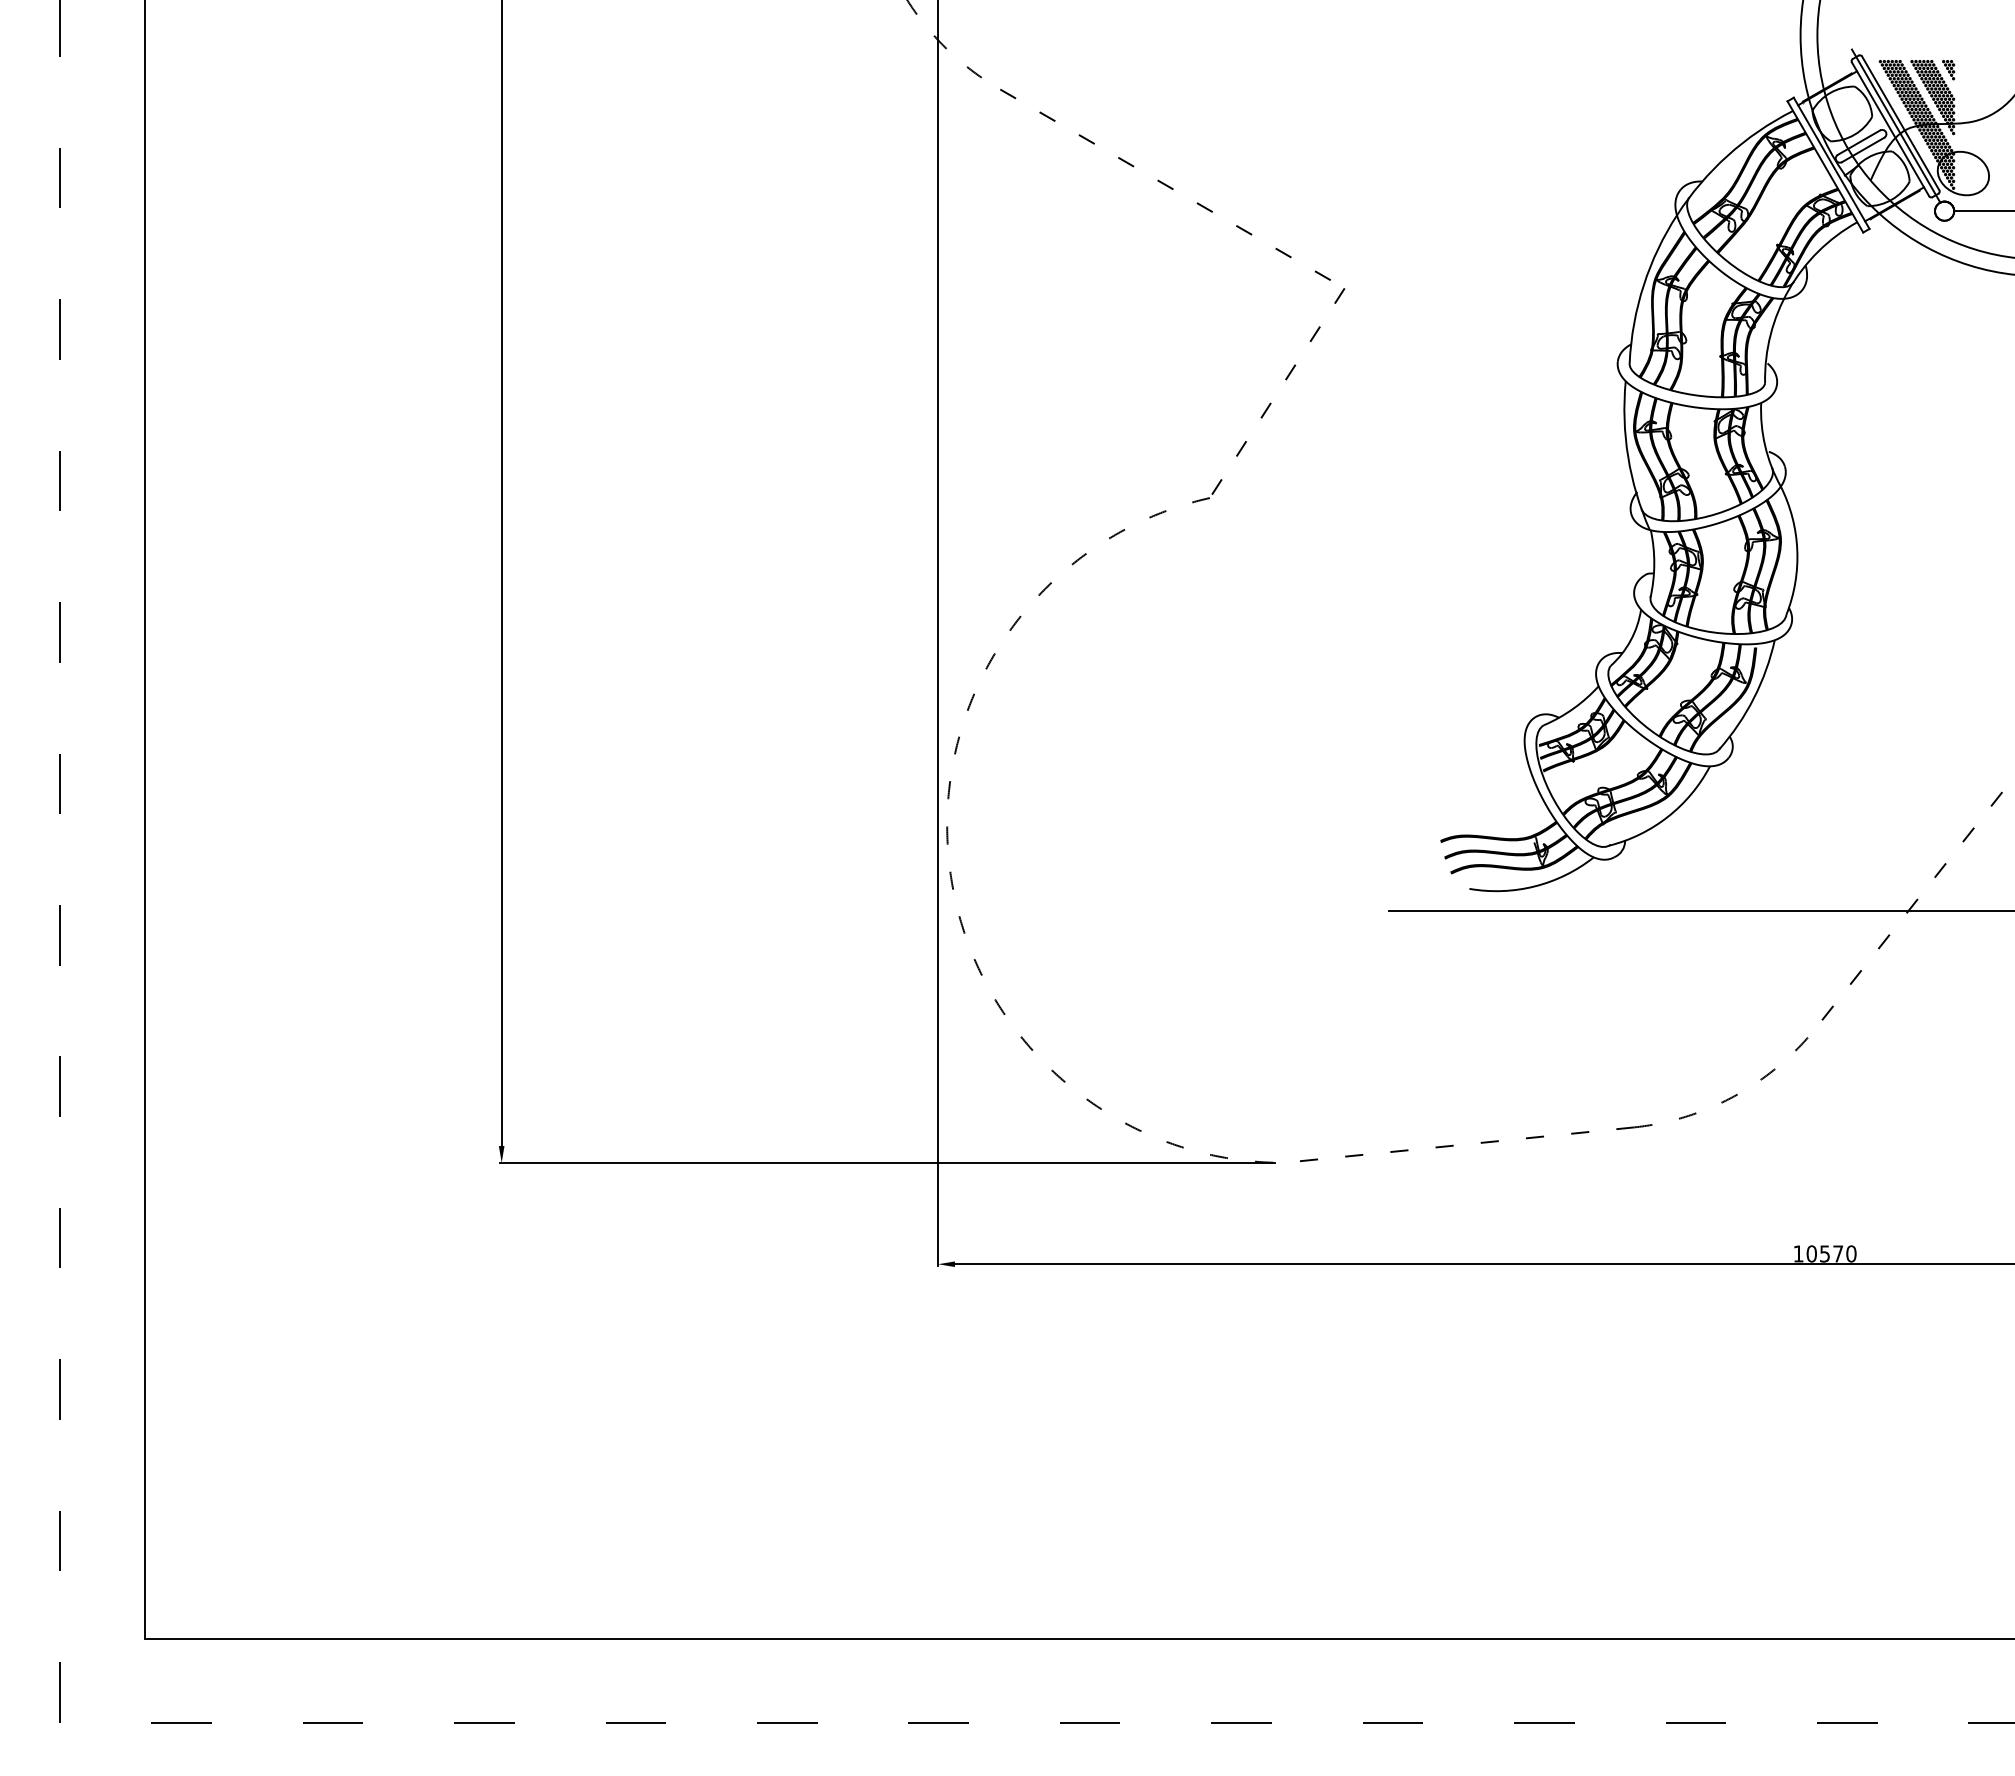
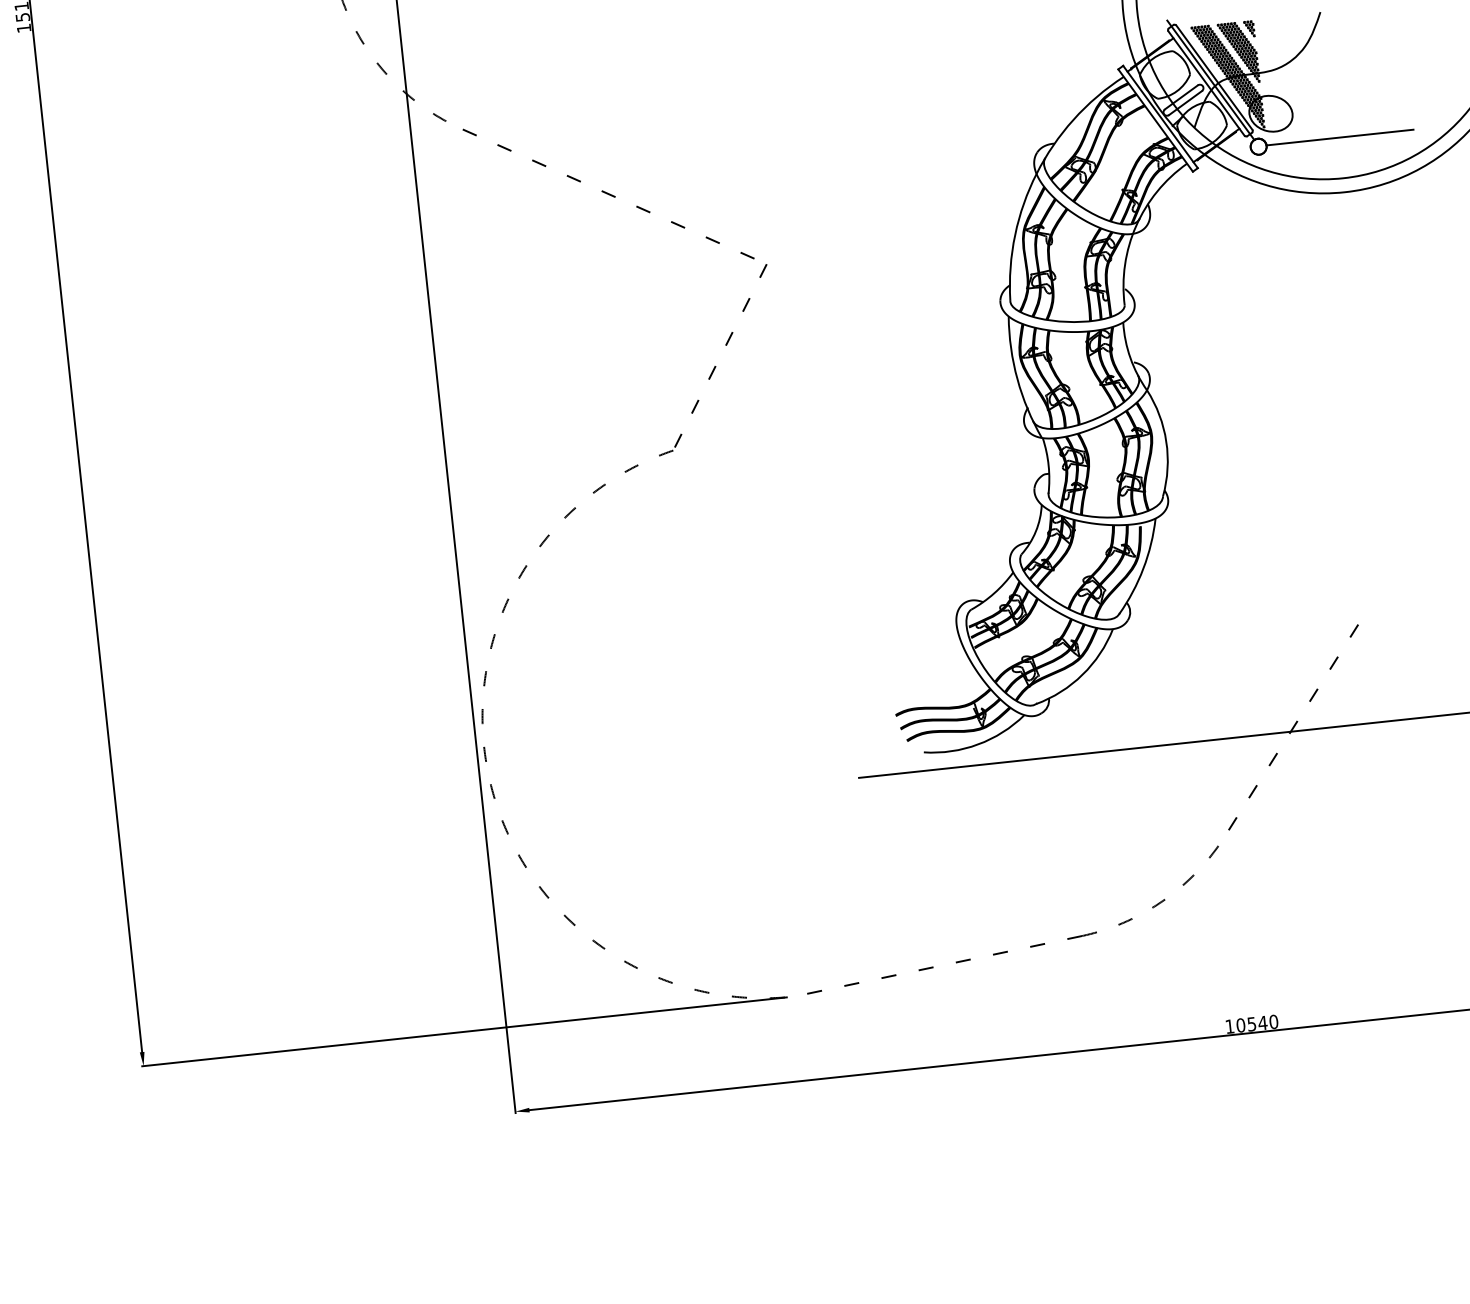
text: (1837, 1253) -> (1262, 1022), 10570 -> 10540

